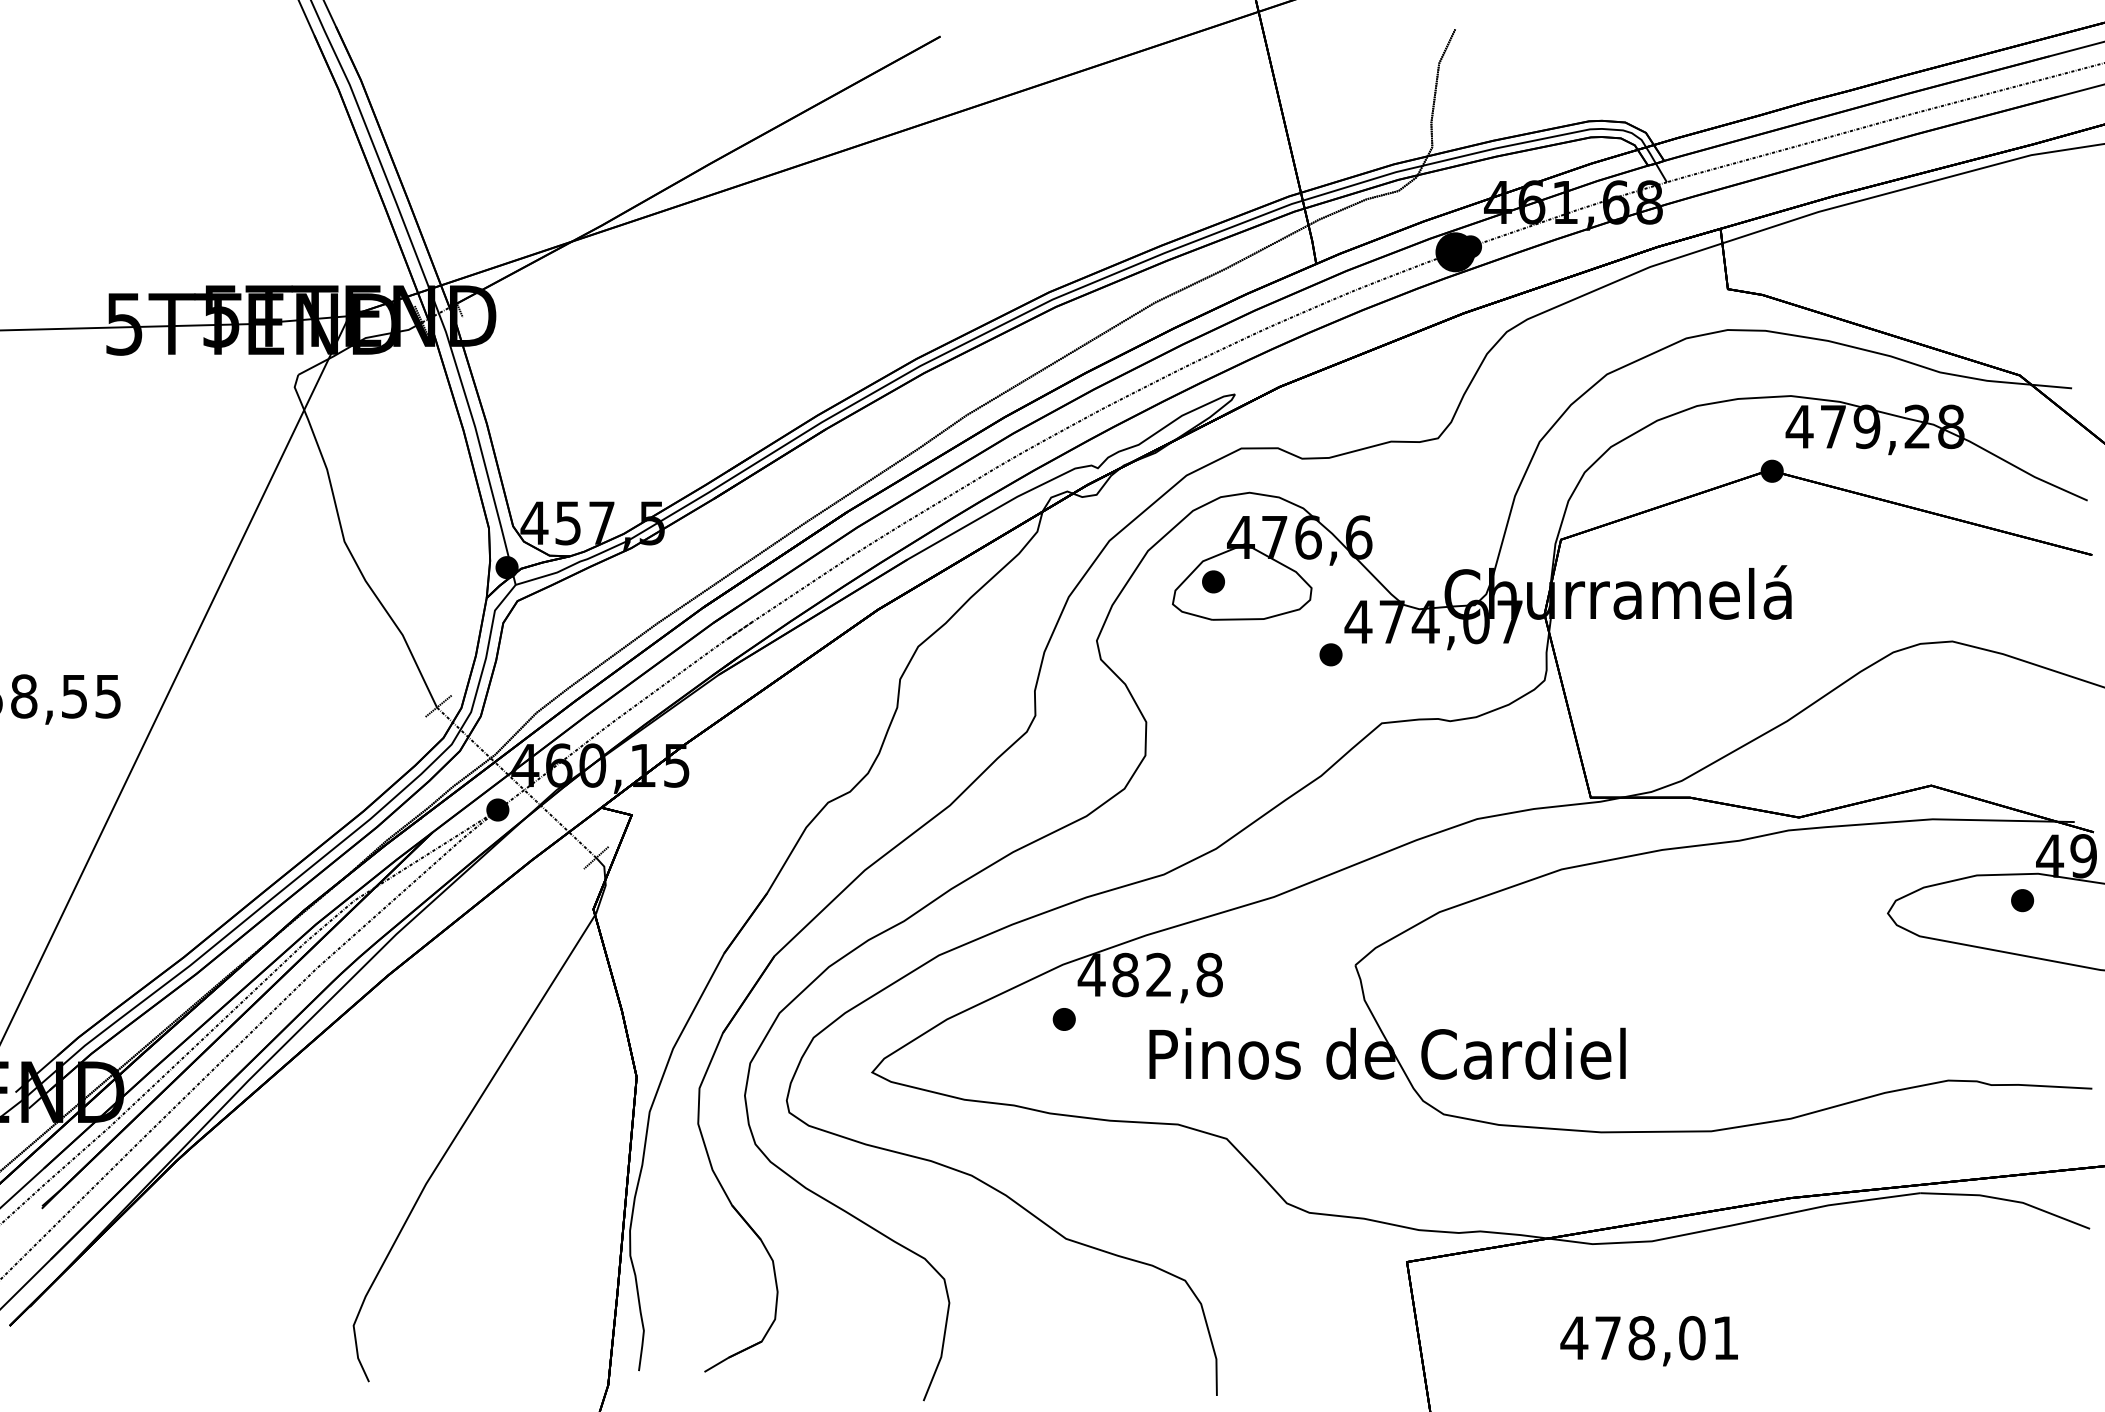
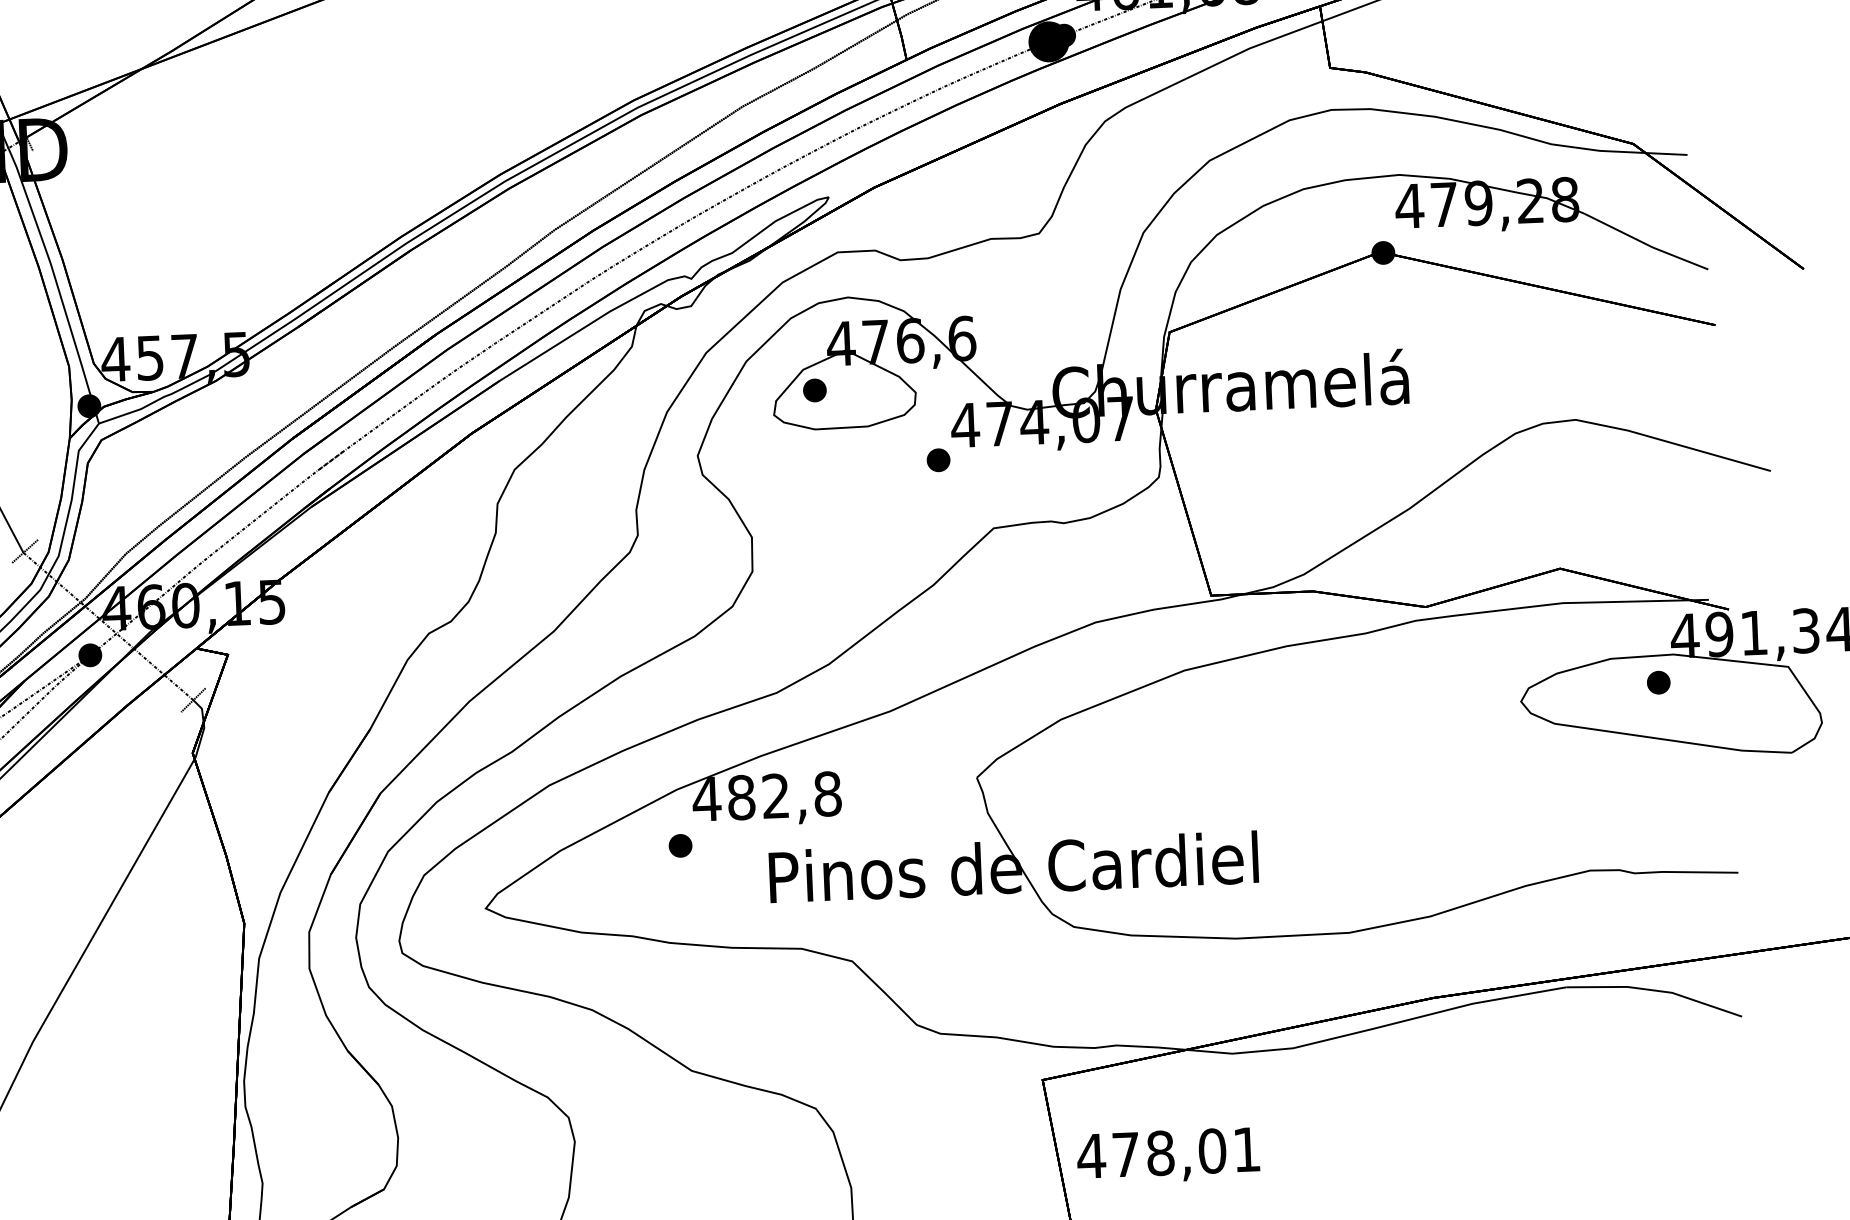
text: (1648, 1341) -> (1167, 1156), moved

